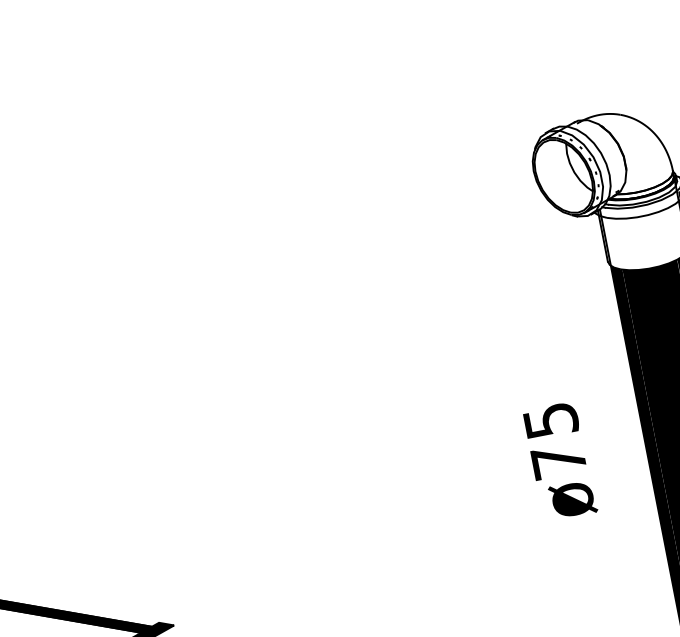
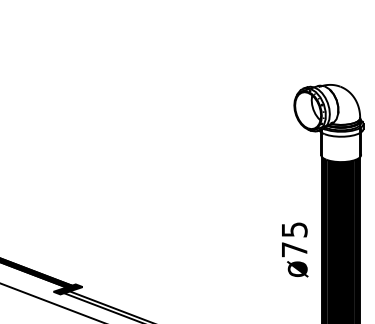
text: (560, 460) -> (295, 249), moved

